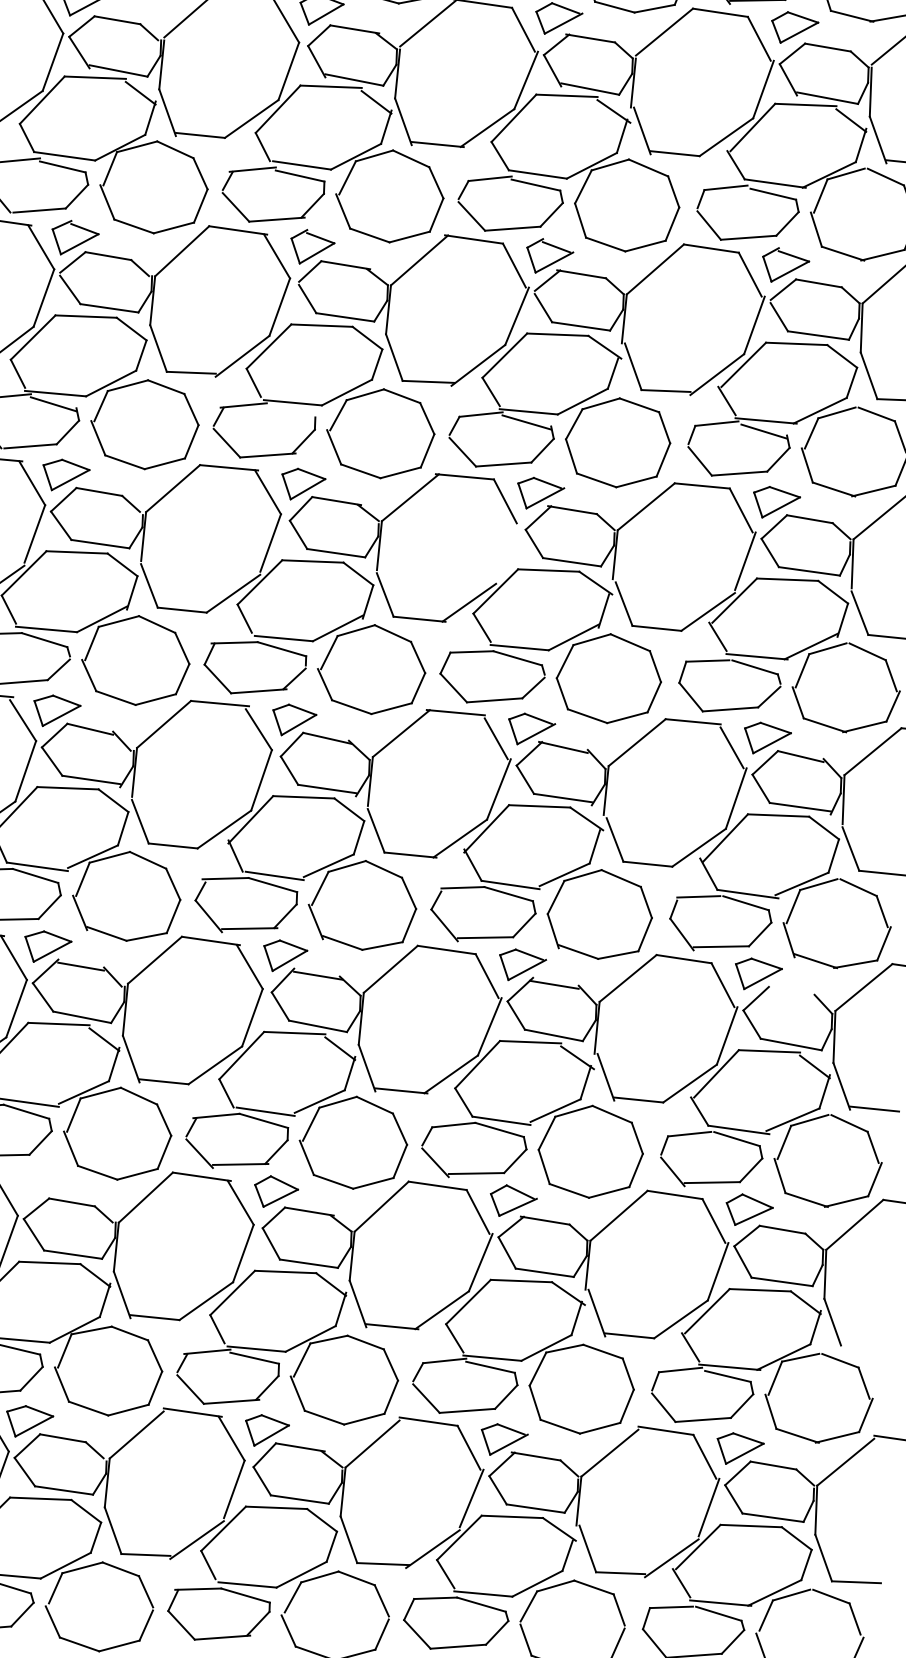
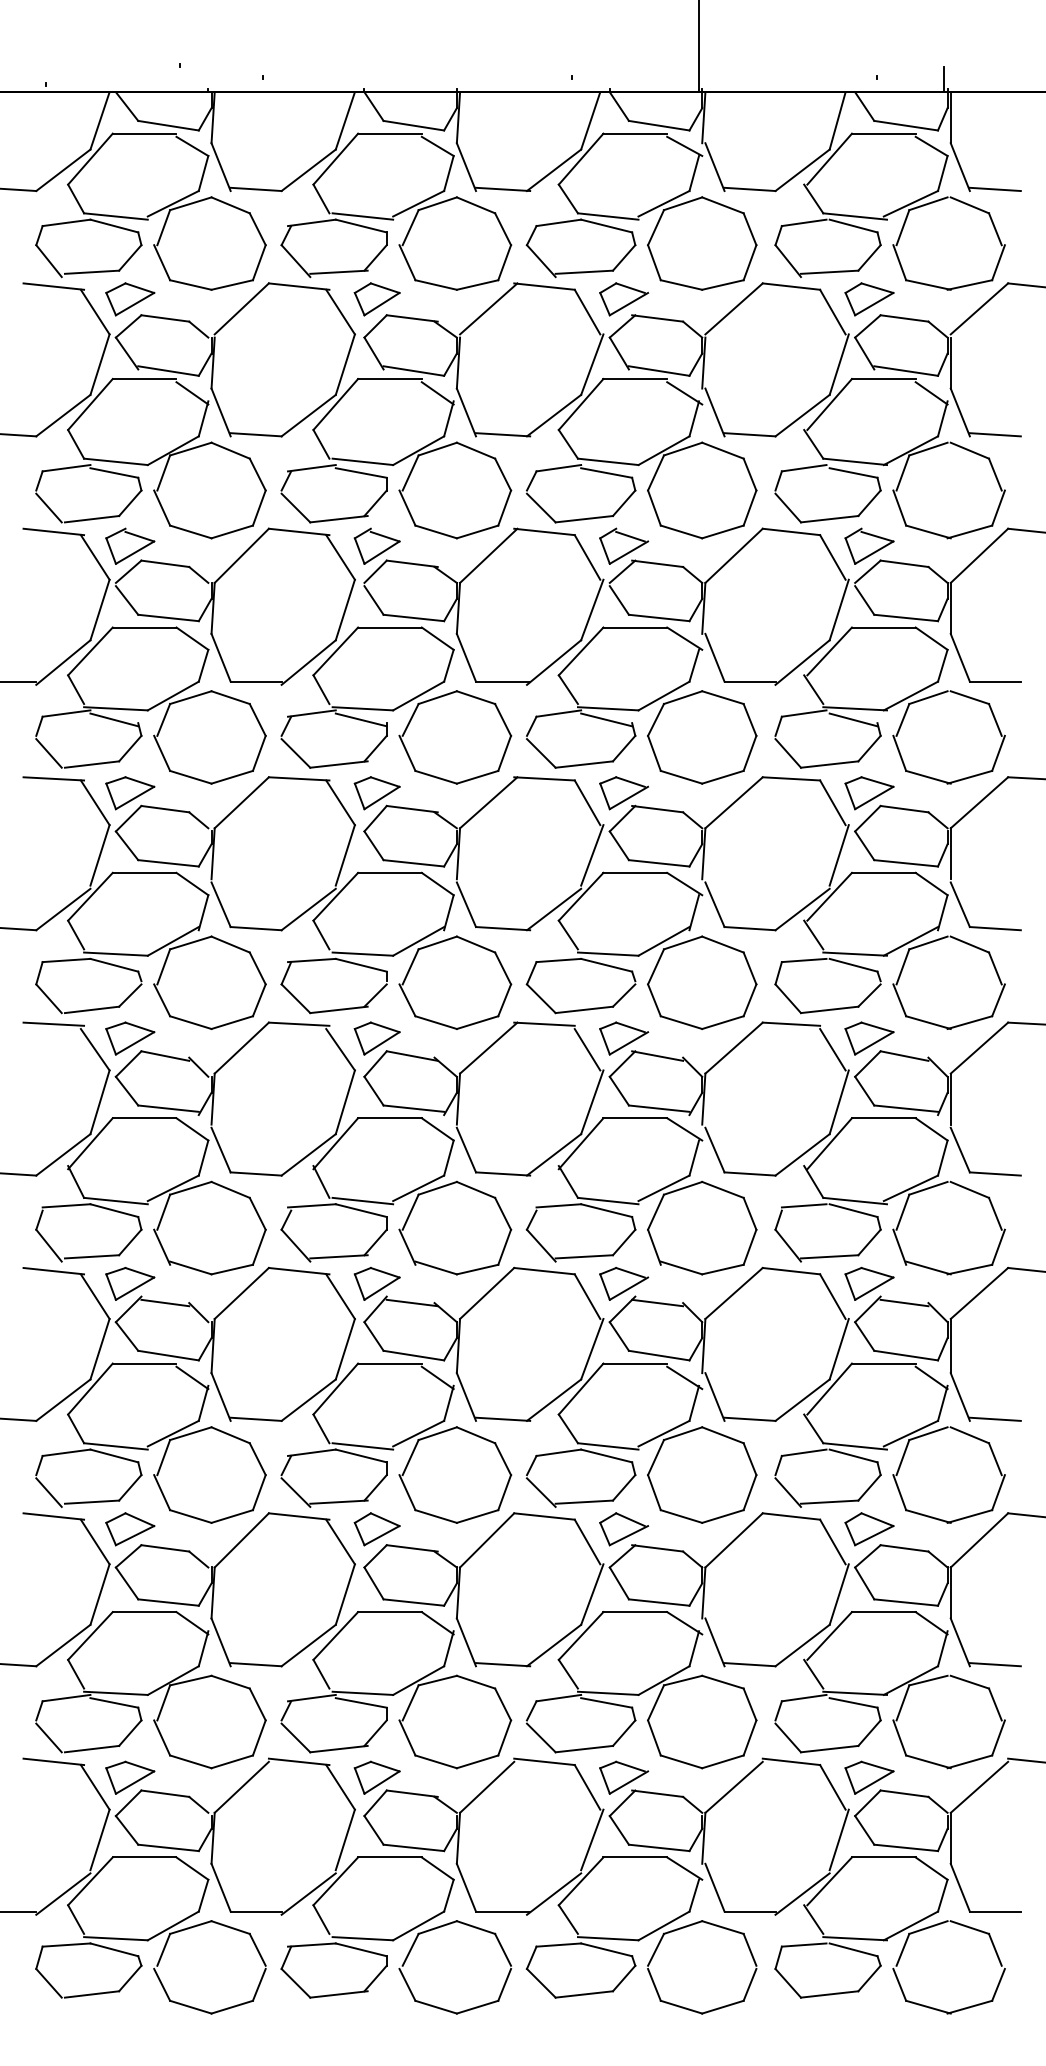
line: (290, 412) -> (360, 719), added
line: (508, 552) -> (592, 855), added
line: (791, 993) -> (904, 1302), added
part: (39, 1183) -> (130, 1529), added
line: (864, 1344) -> (994, 1664), added

